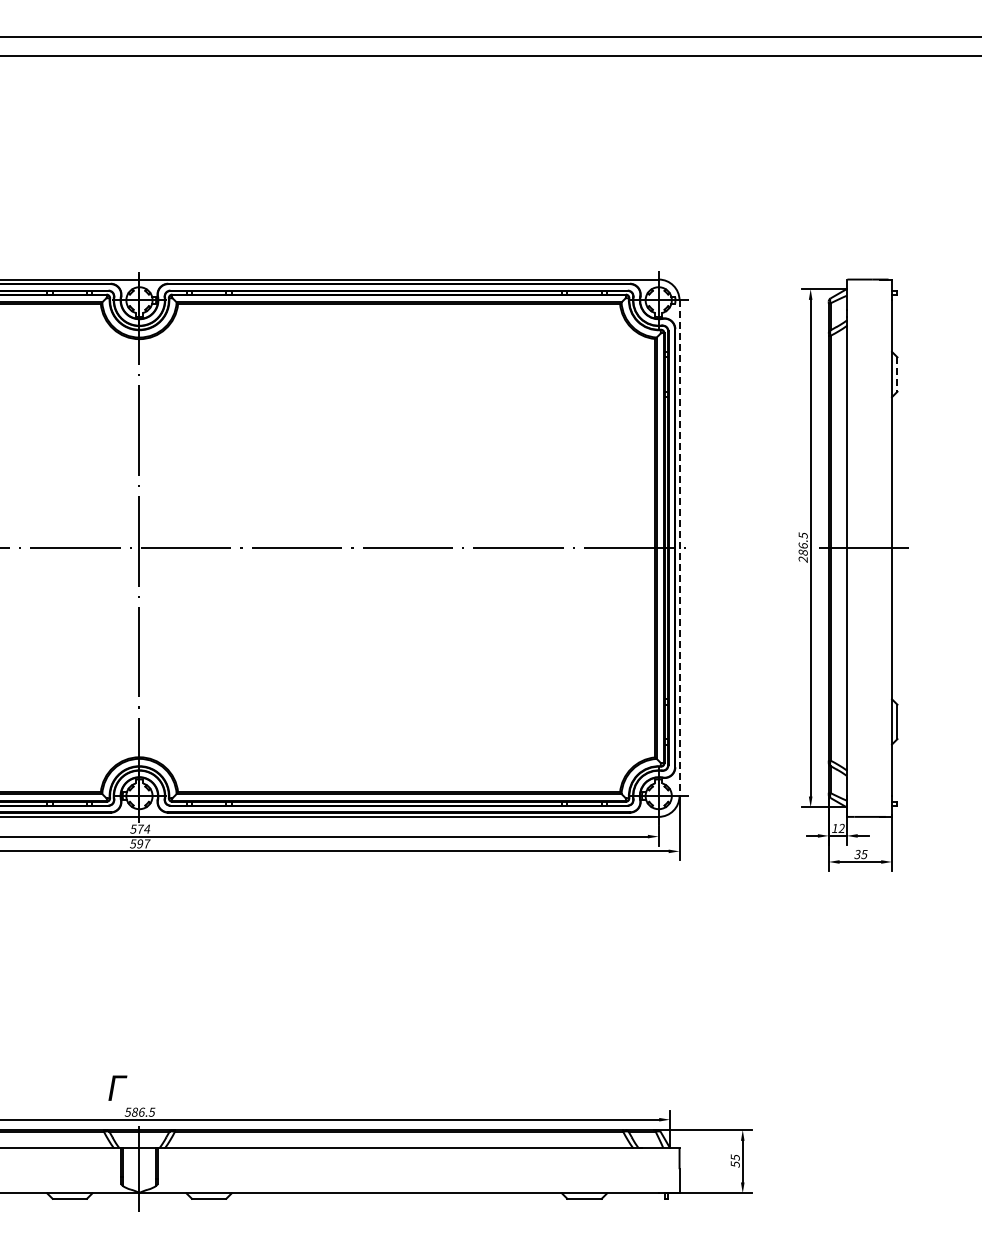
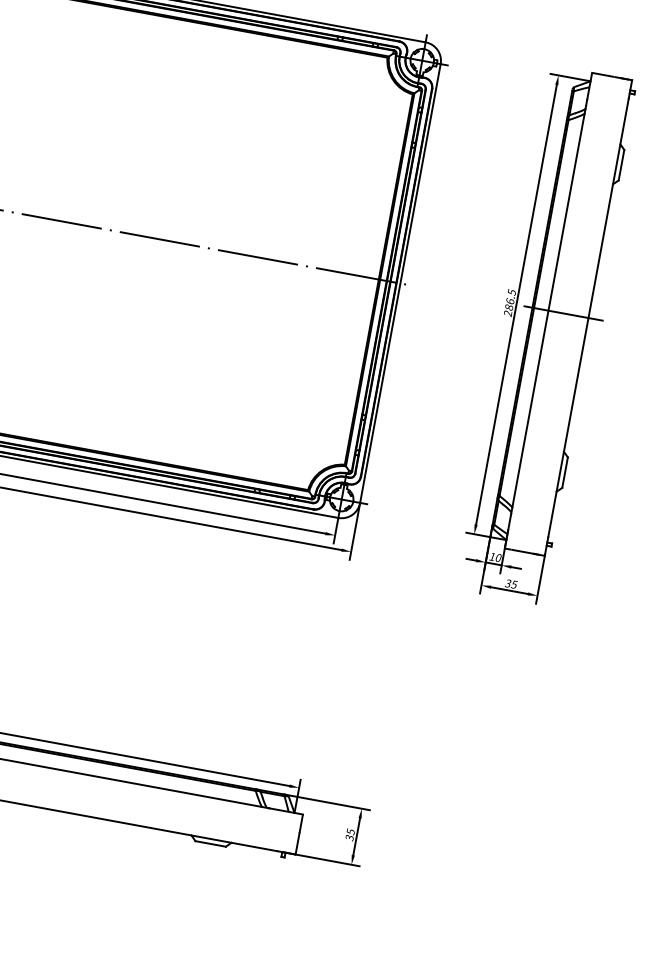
line: (897, 375) -> (621, 166), dashed -> solid
line: (679, 548) -> (400, 283), dashed -> solid
text: (841, 828) -> (498, 557), 12 -> 10
text: (734, 1163) -> (349, 837), 55 -> 35

